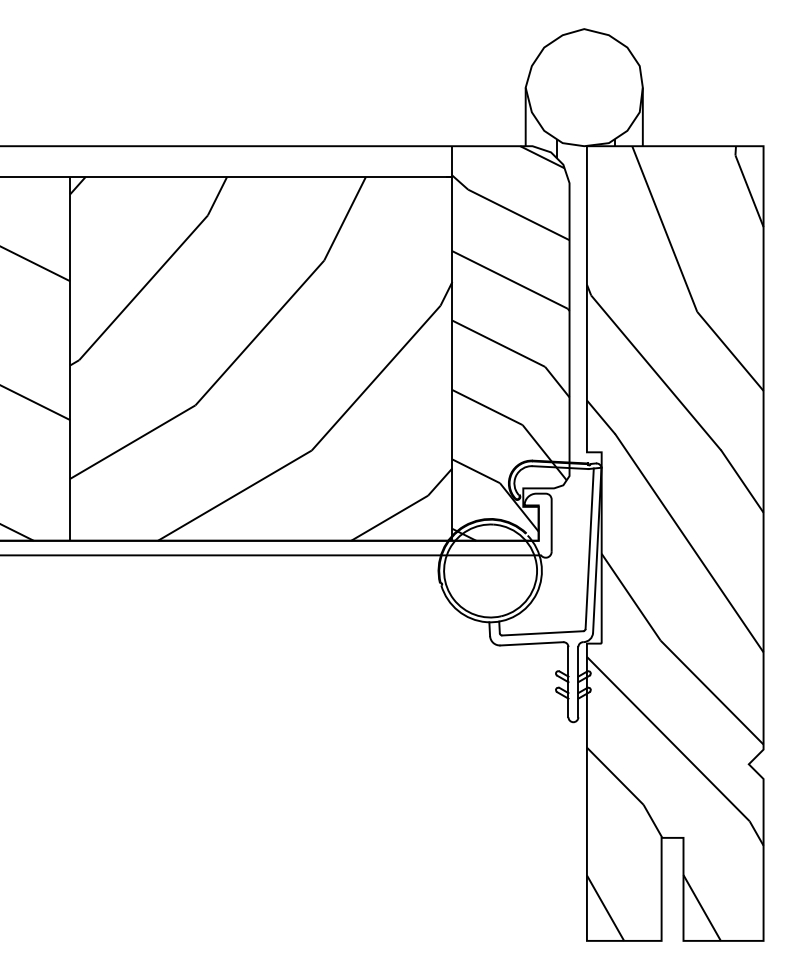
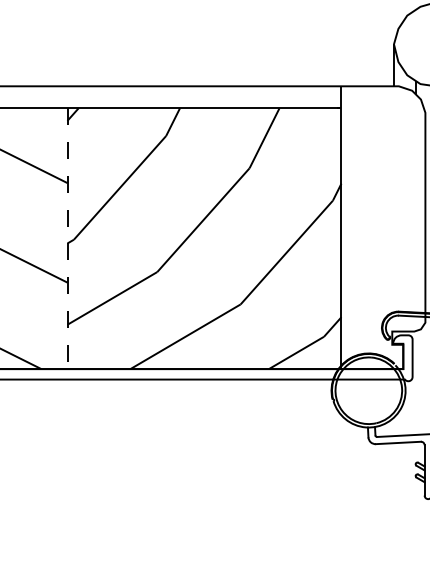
hatch: (510, 343) -> (383, 227), removed
line: (70, 358) -> (67, 238), solid -> dashed

